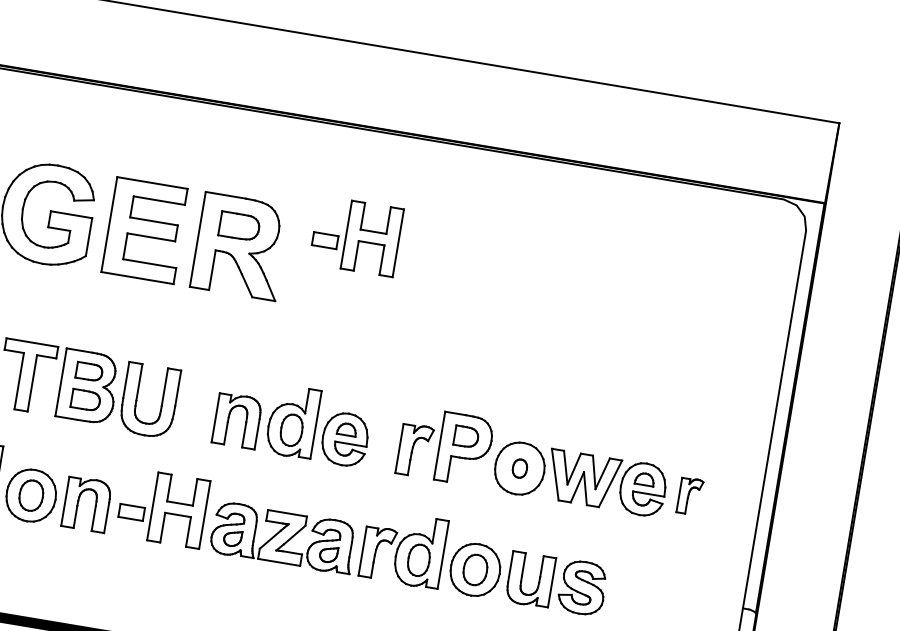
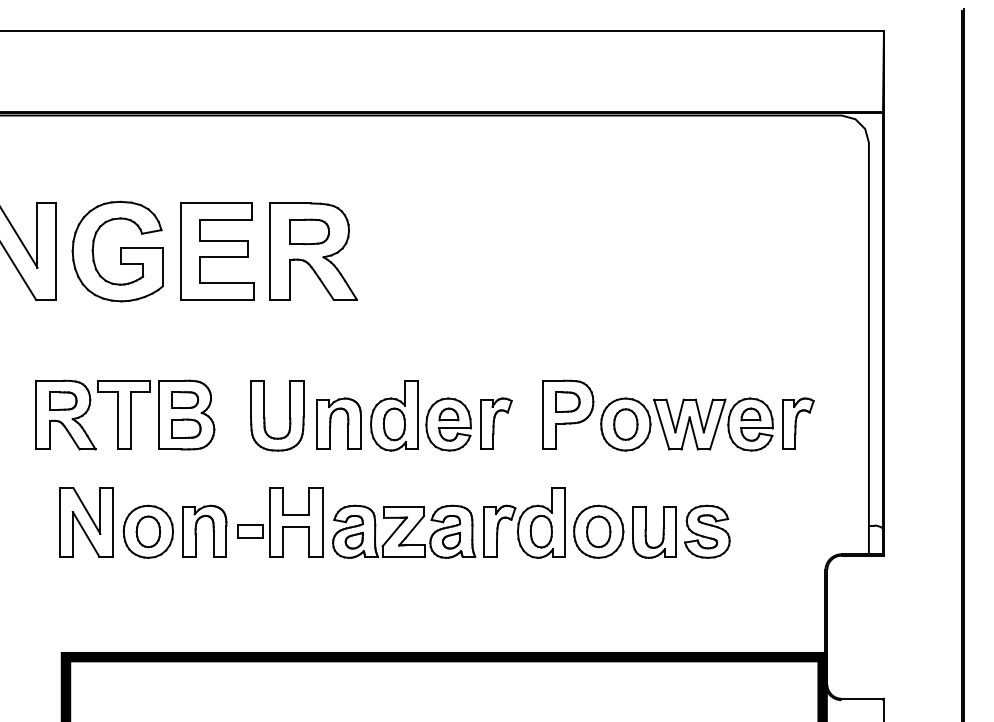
part: (356, 236) -> (426, 222), removed
part: (161, 402) -> (289, 415), moved
part: (415, 450) -> (496, 423), moved
part: (519, 468) -> (625, 424), size x1.67
part: (690, 496) -> (798, 423), size x1.43

